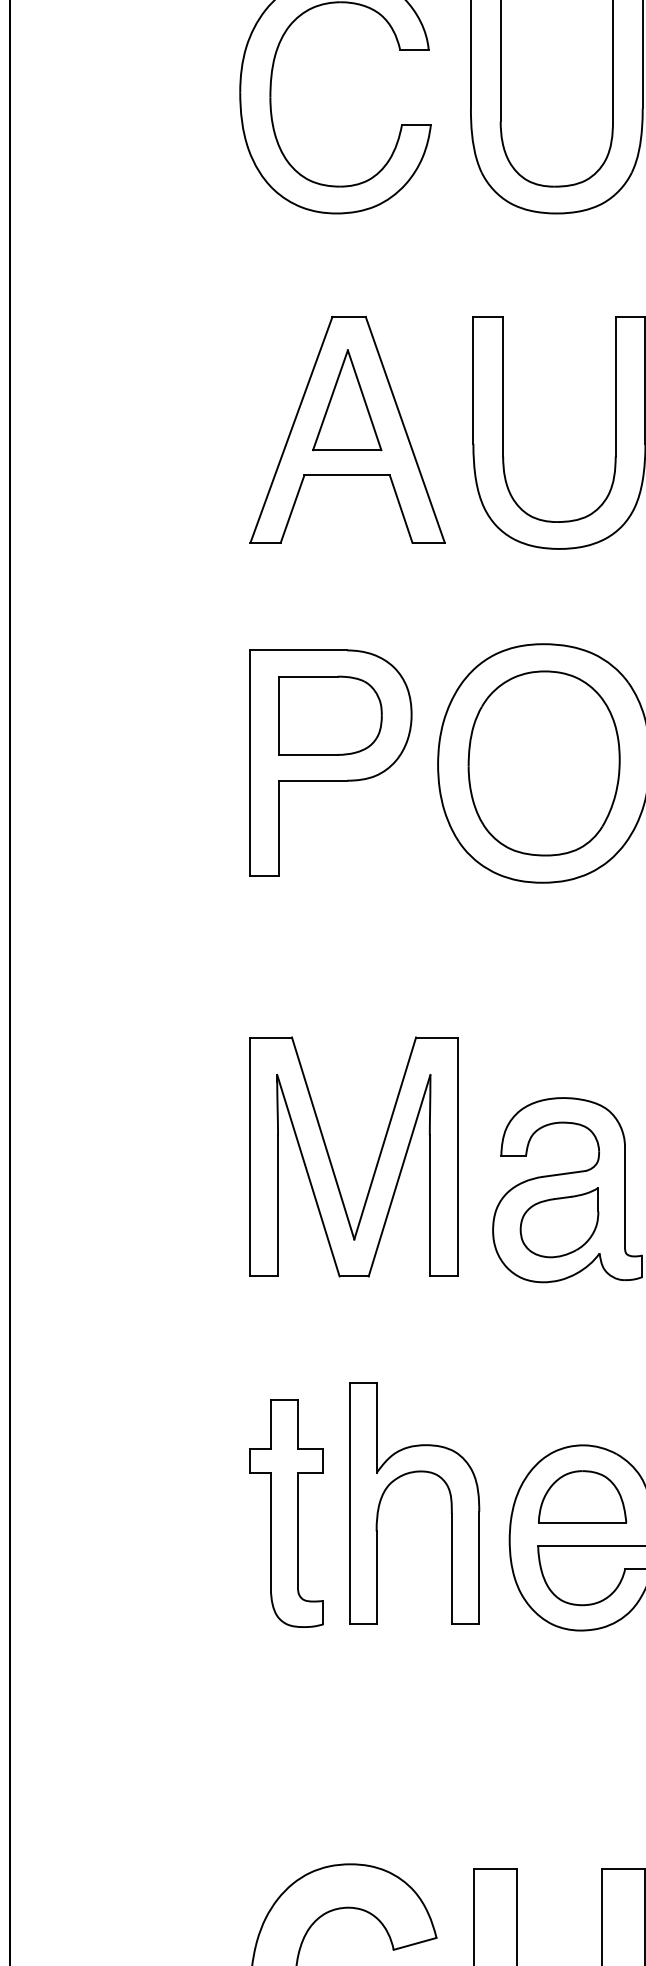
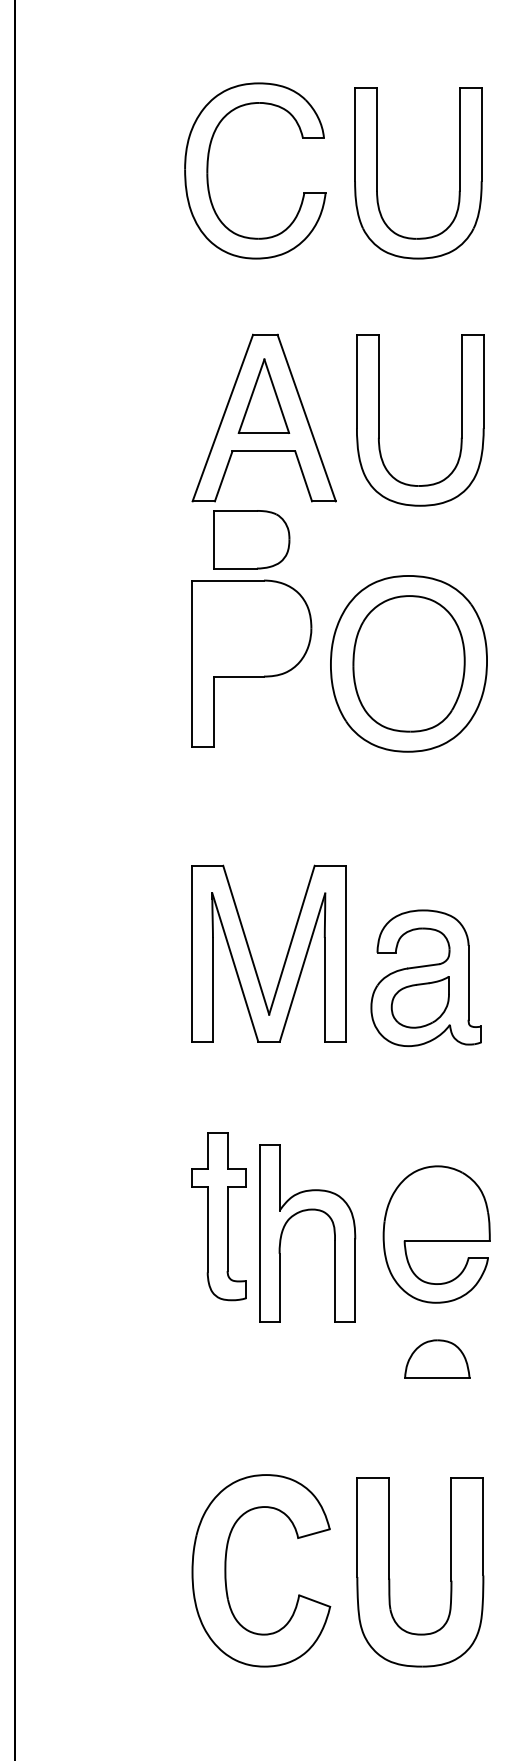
part: (330, 715) -> (251, 539), moved
part: (400, 1478) -> (297, 1214), moved
part: (582, 1495) -> (437, 1358), moved

